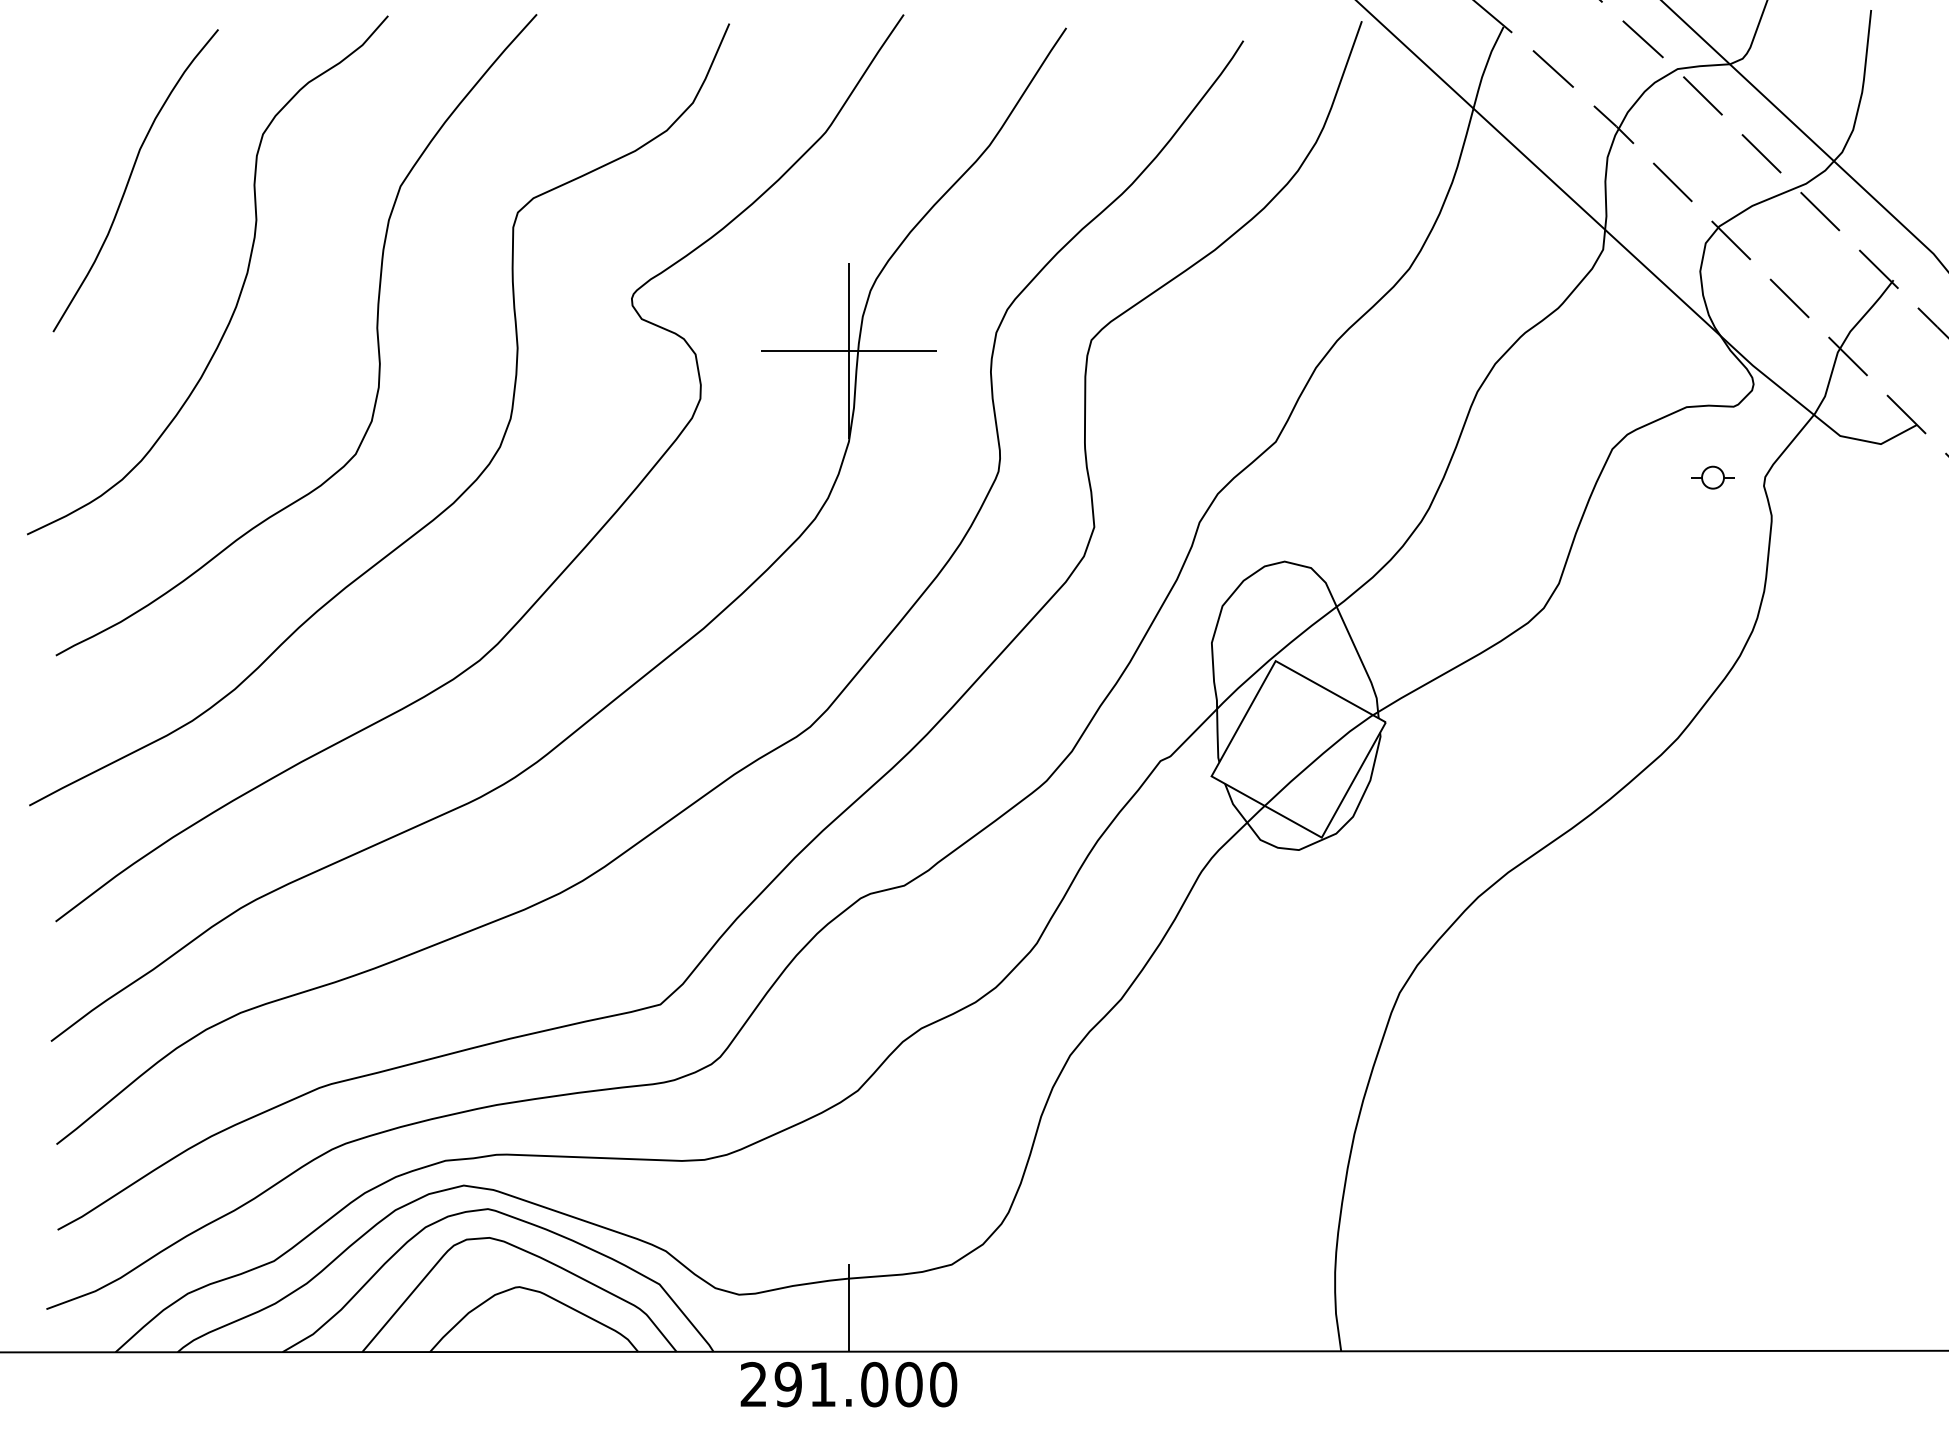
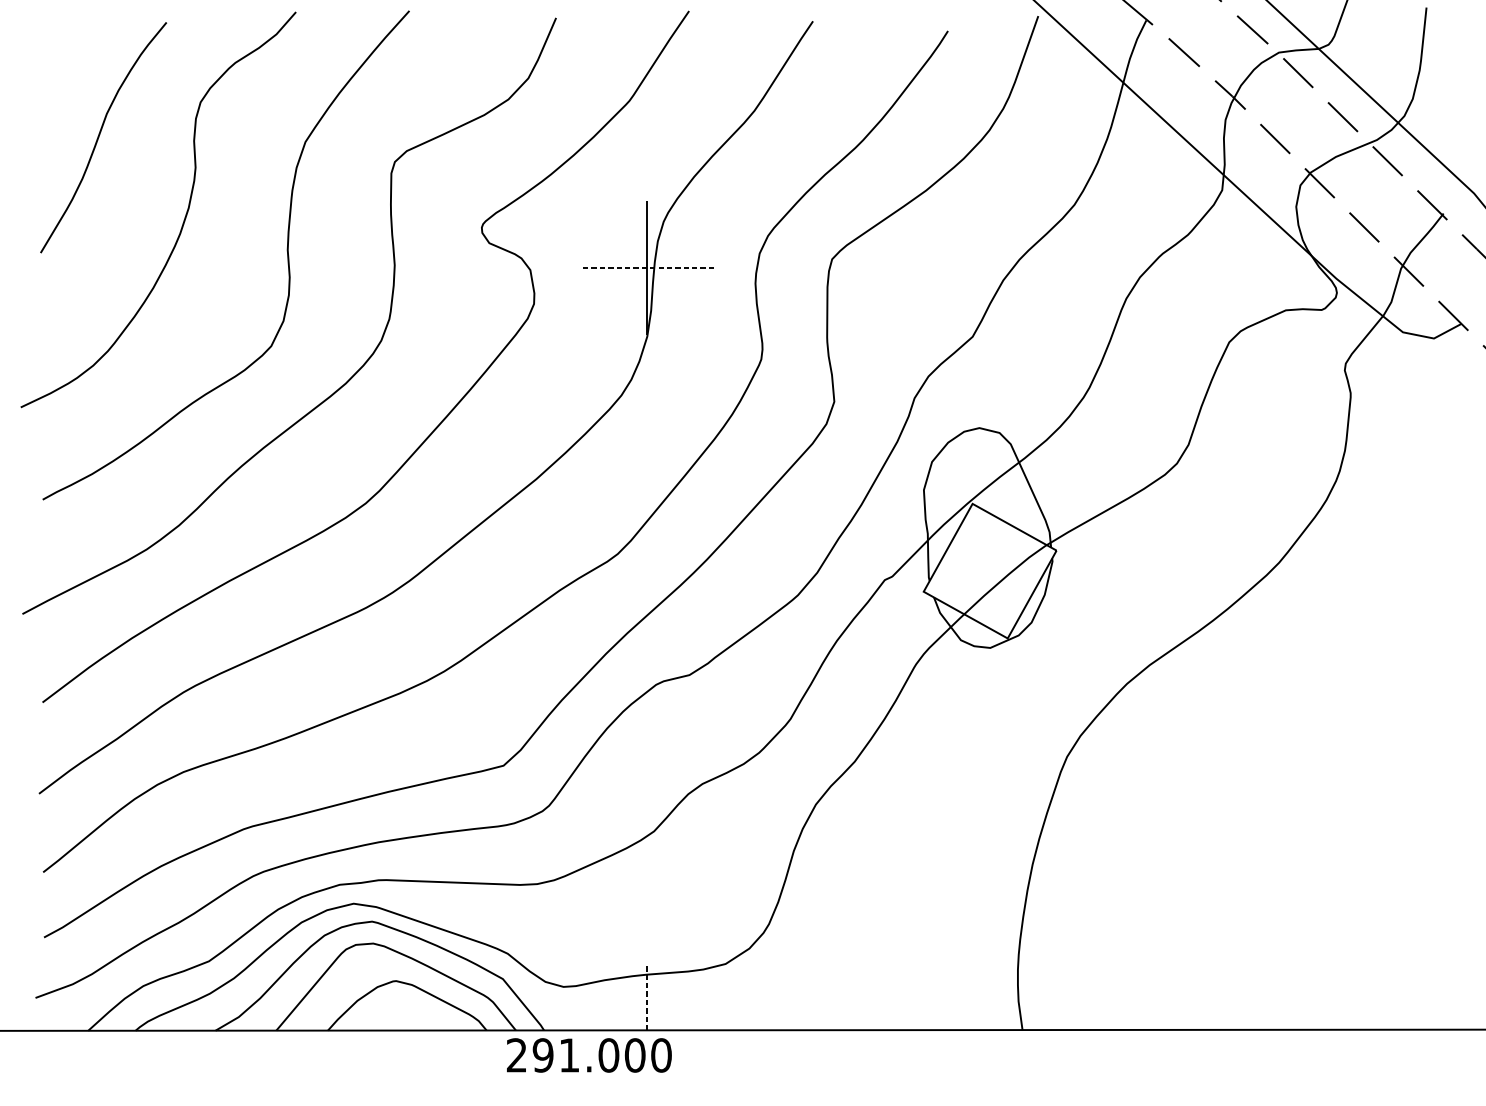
line: (848, 351) -> (646, 267), solid -> dashed
part: (1712, 477) -> (1305, 363), removed
line: (848, 1307) -> (646, 996), solid -> dashed
text: (848, 1384) -> (589, 1055), moved

